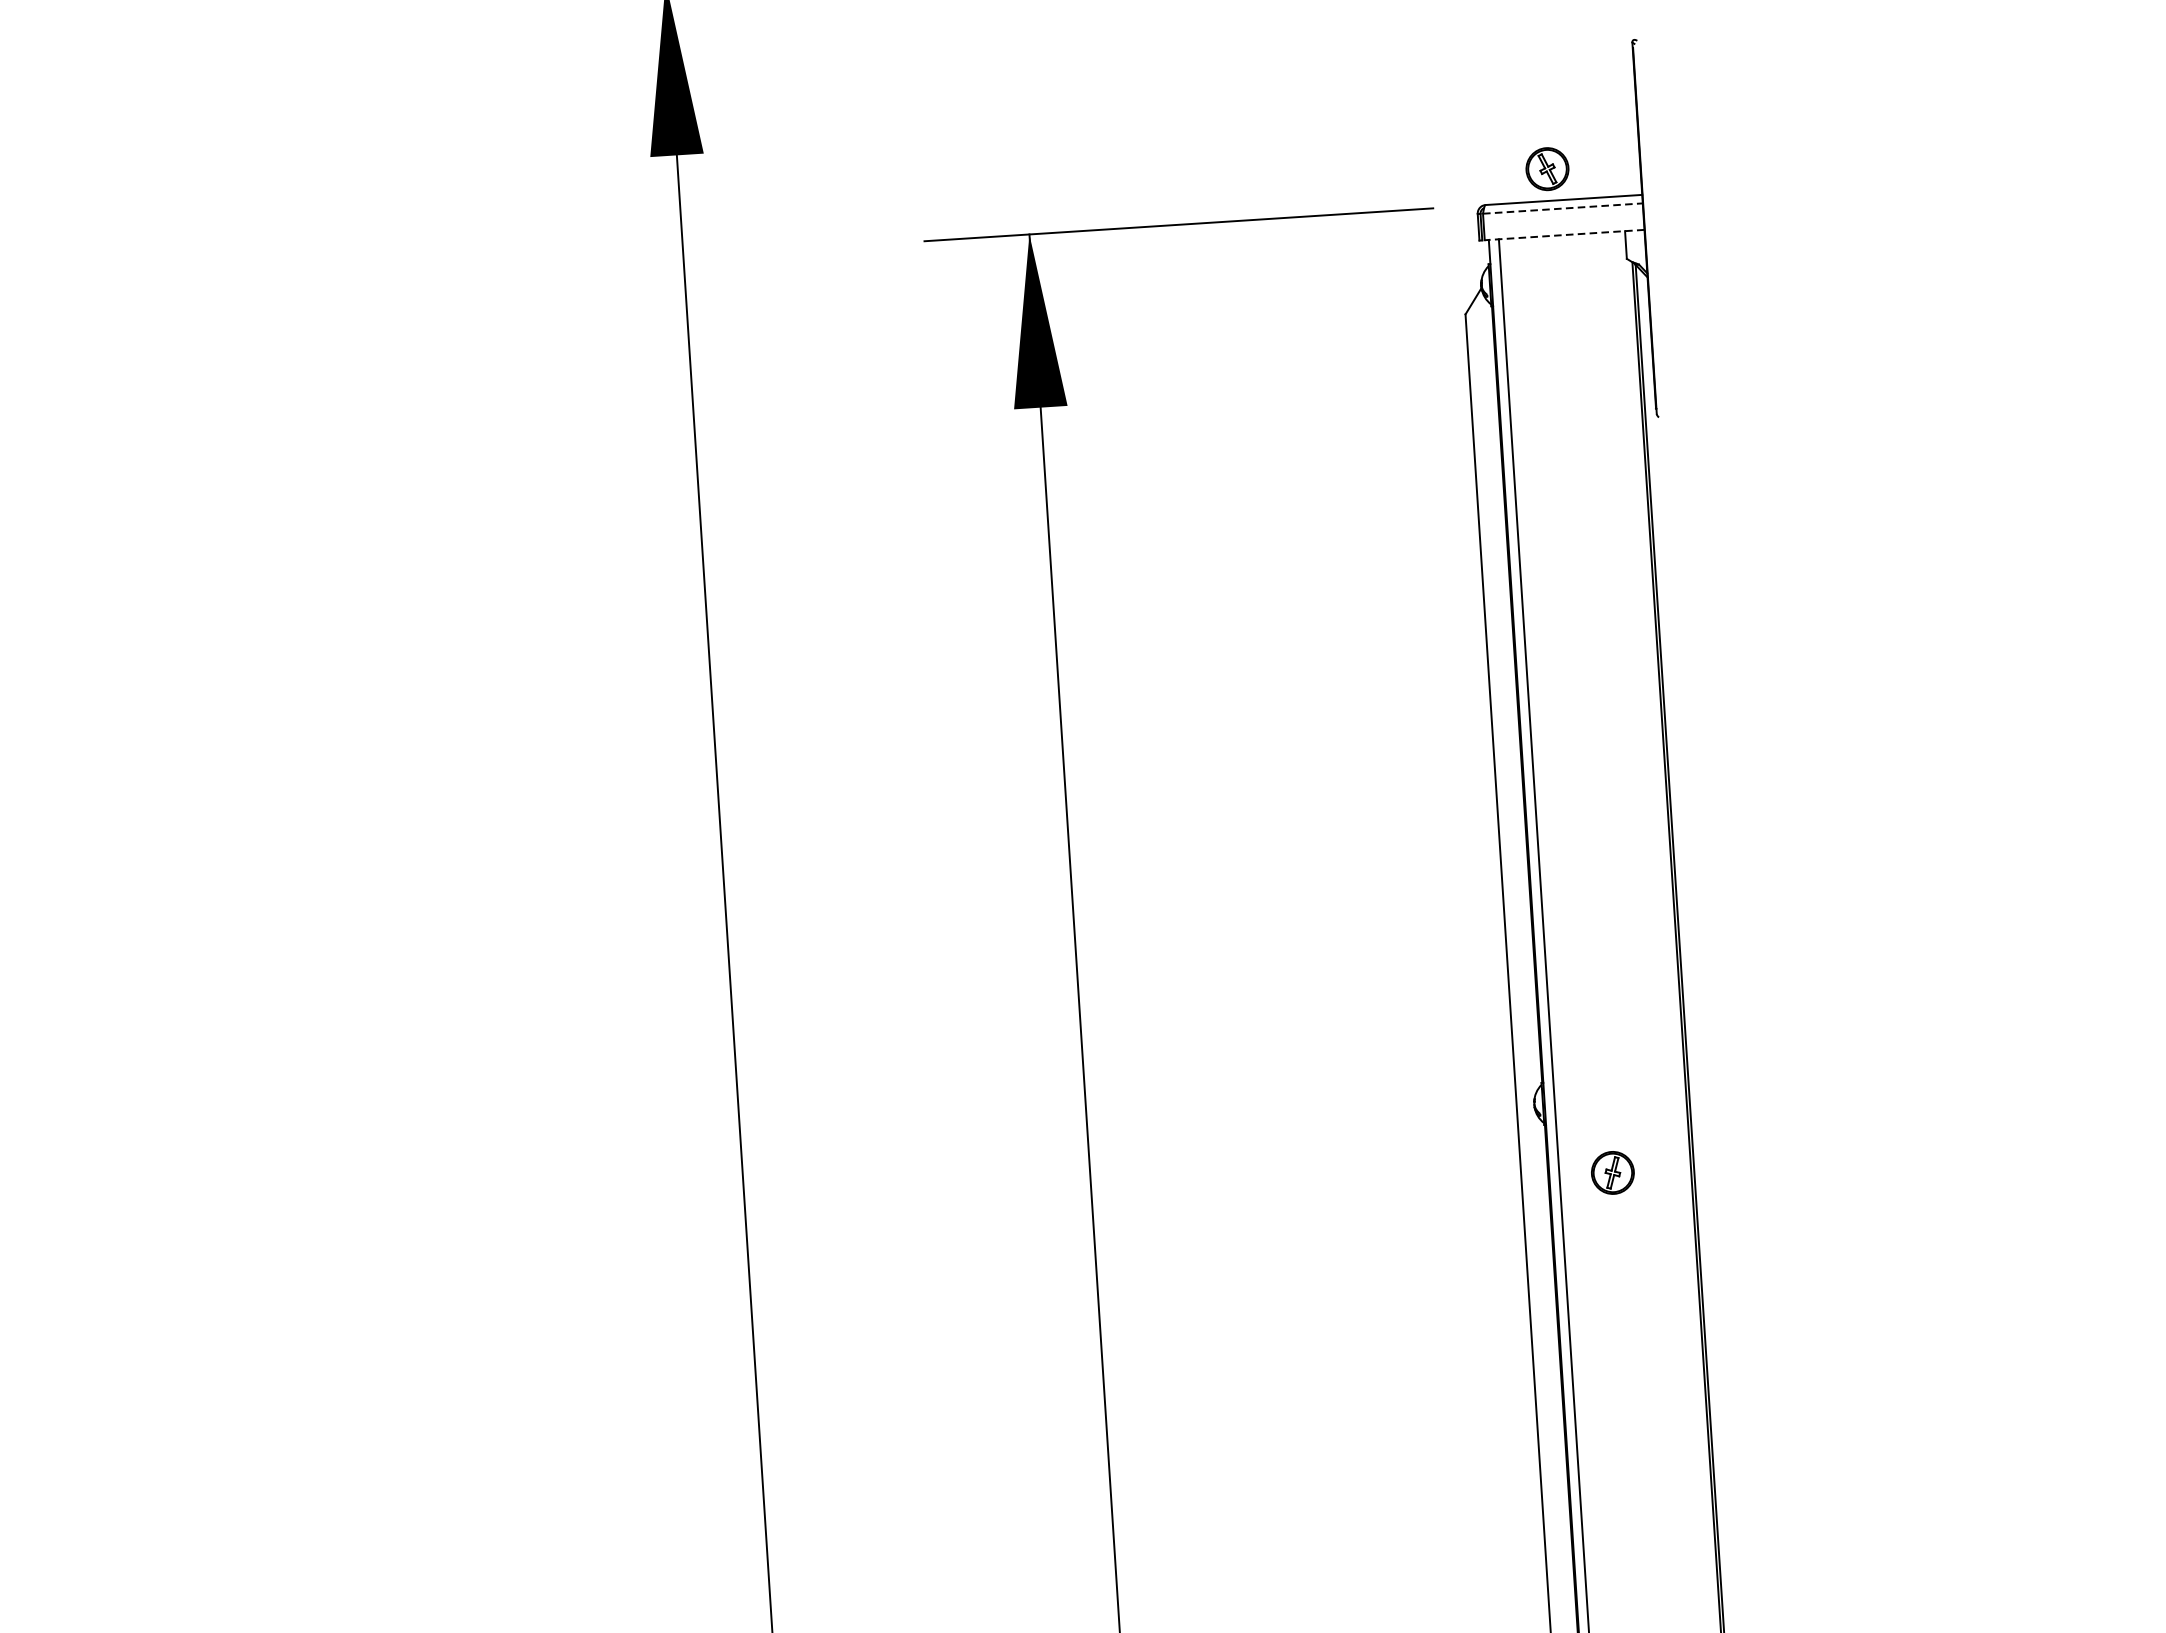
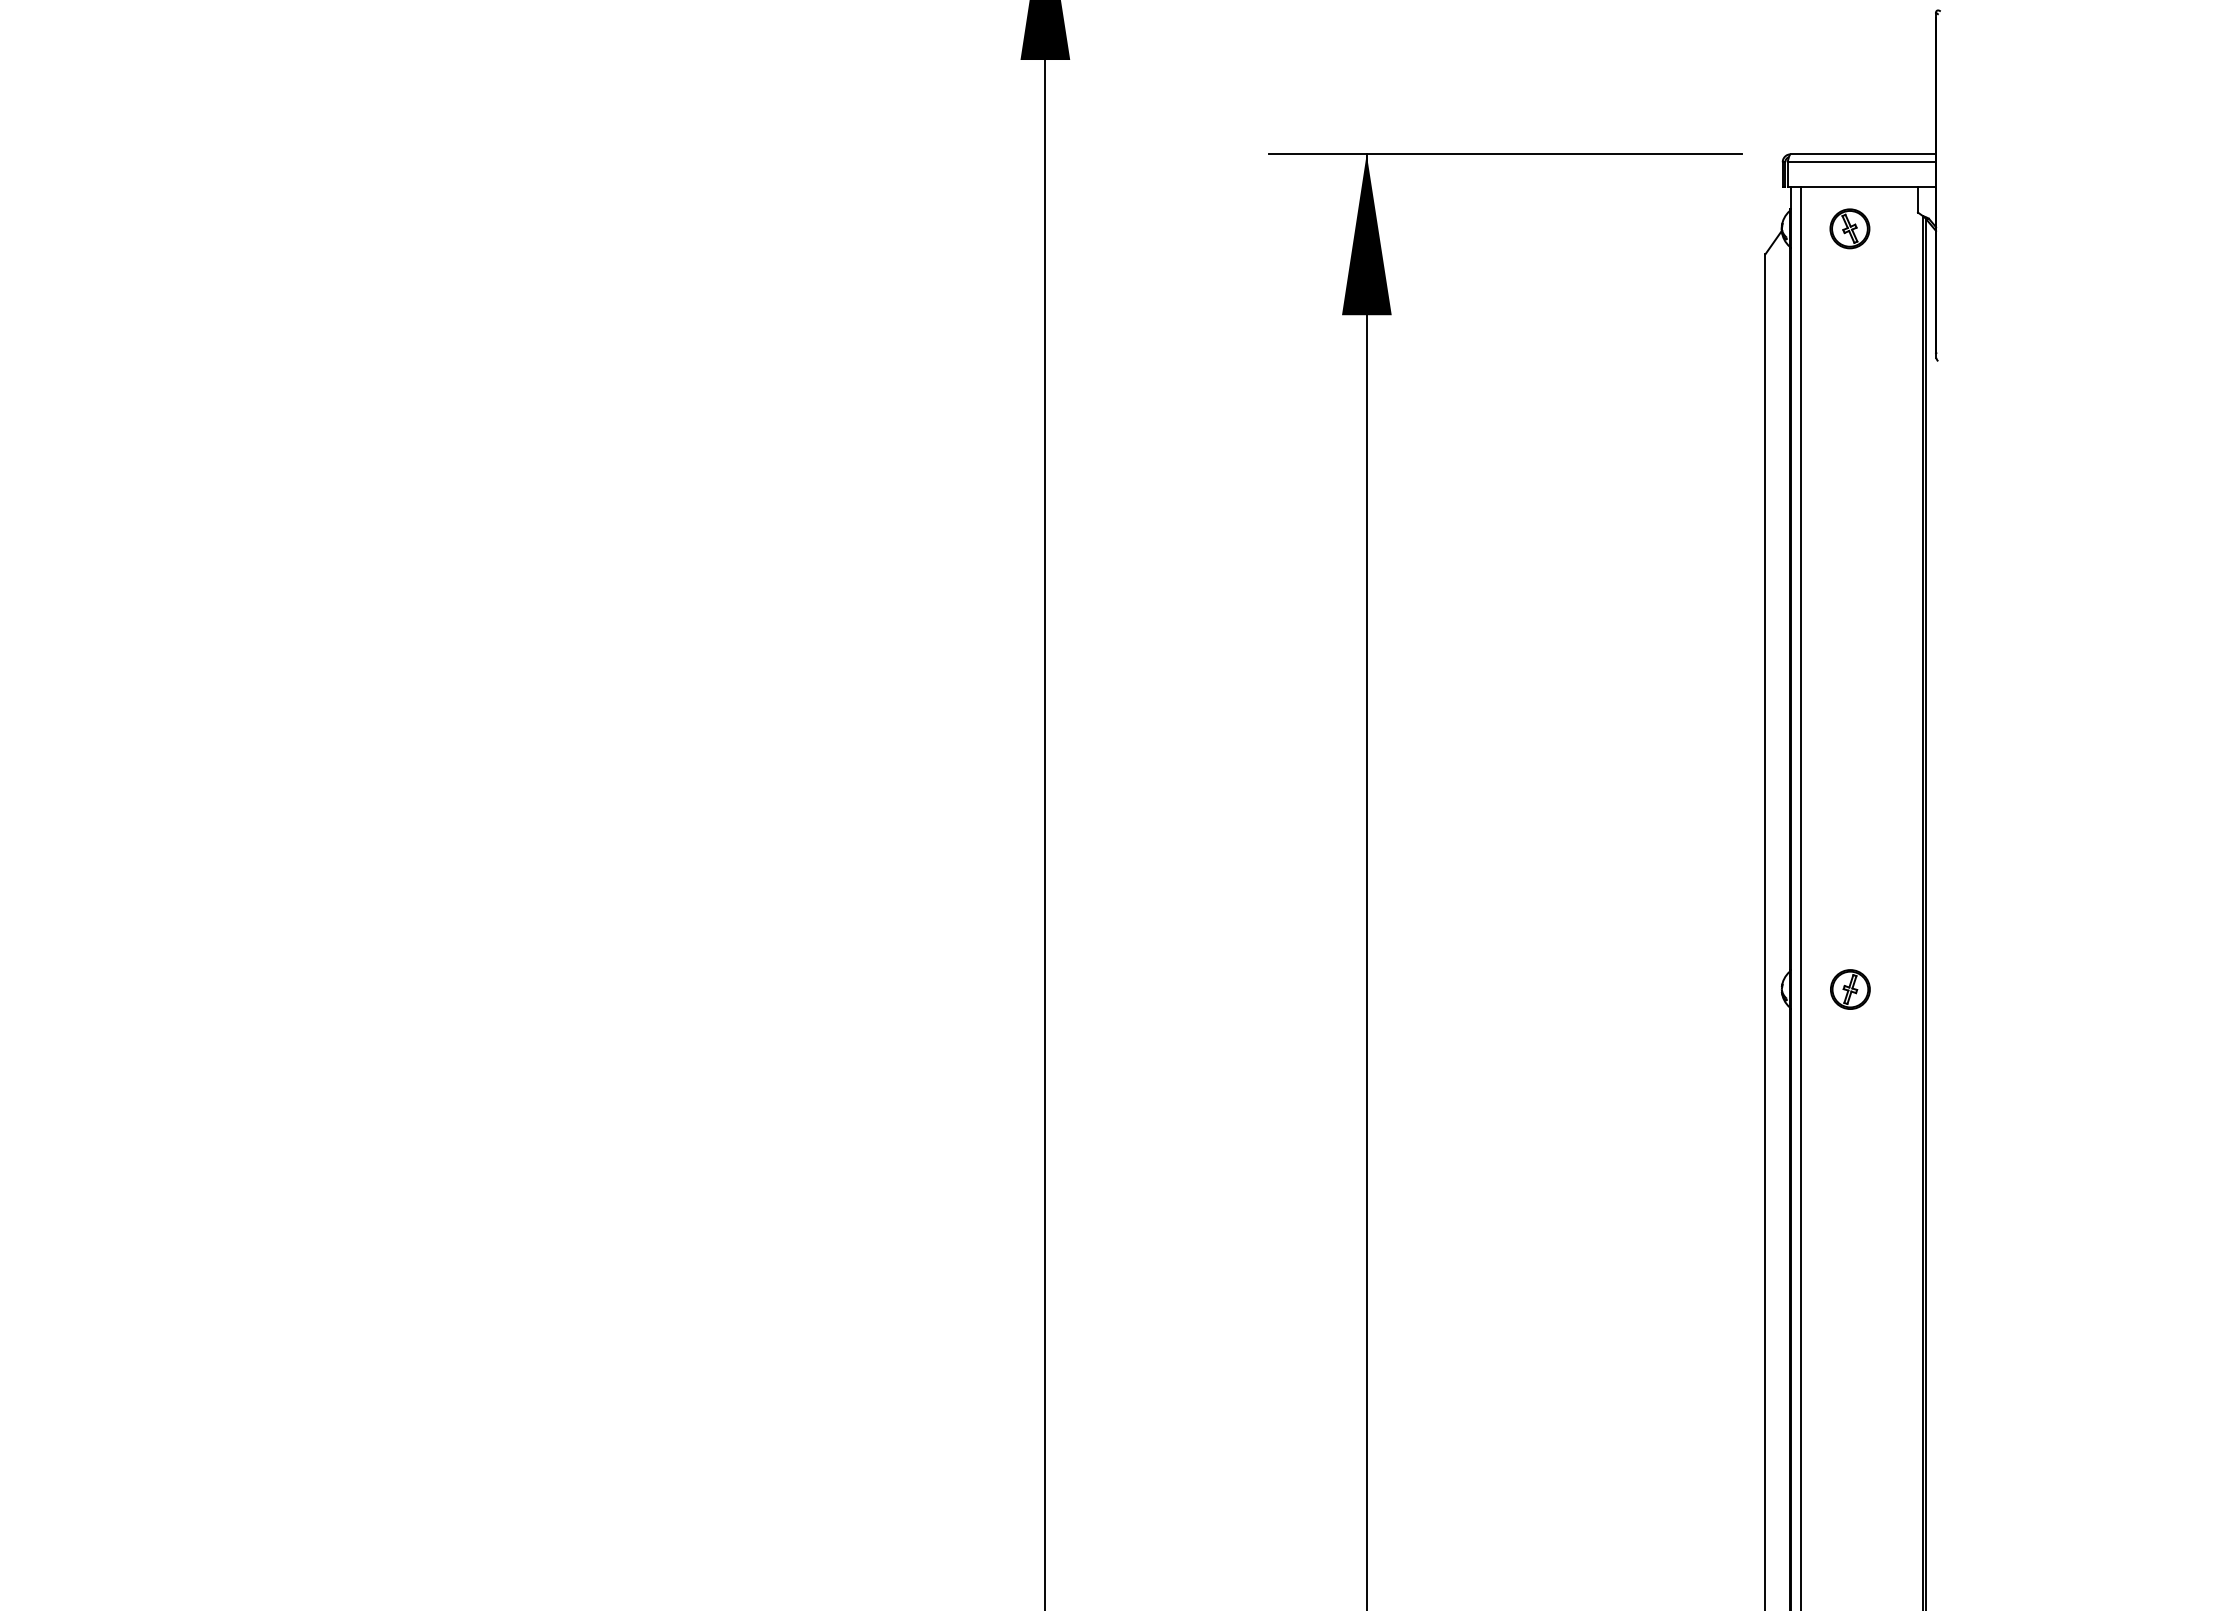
part: (1546, 168) -> (1849, 228), moved
line: (1563, 208) -> (1862, 162), dashed -> solid
line: (1564, 234) -> (1861, 186), dashed -> solid
part: (1613, 1172) -> (1850, 989), moved

